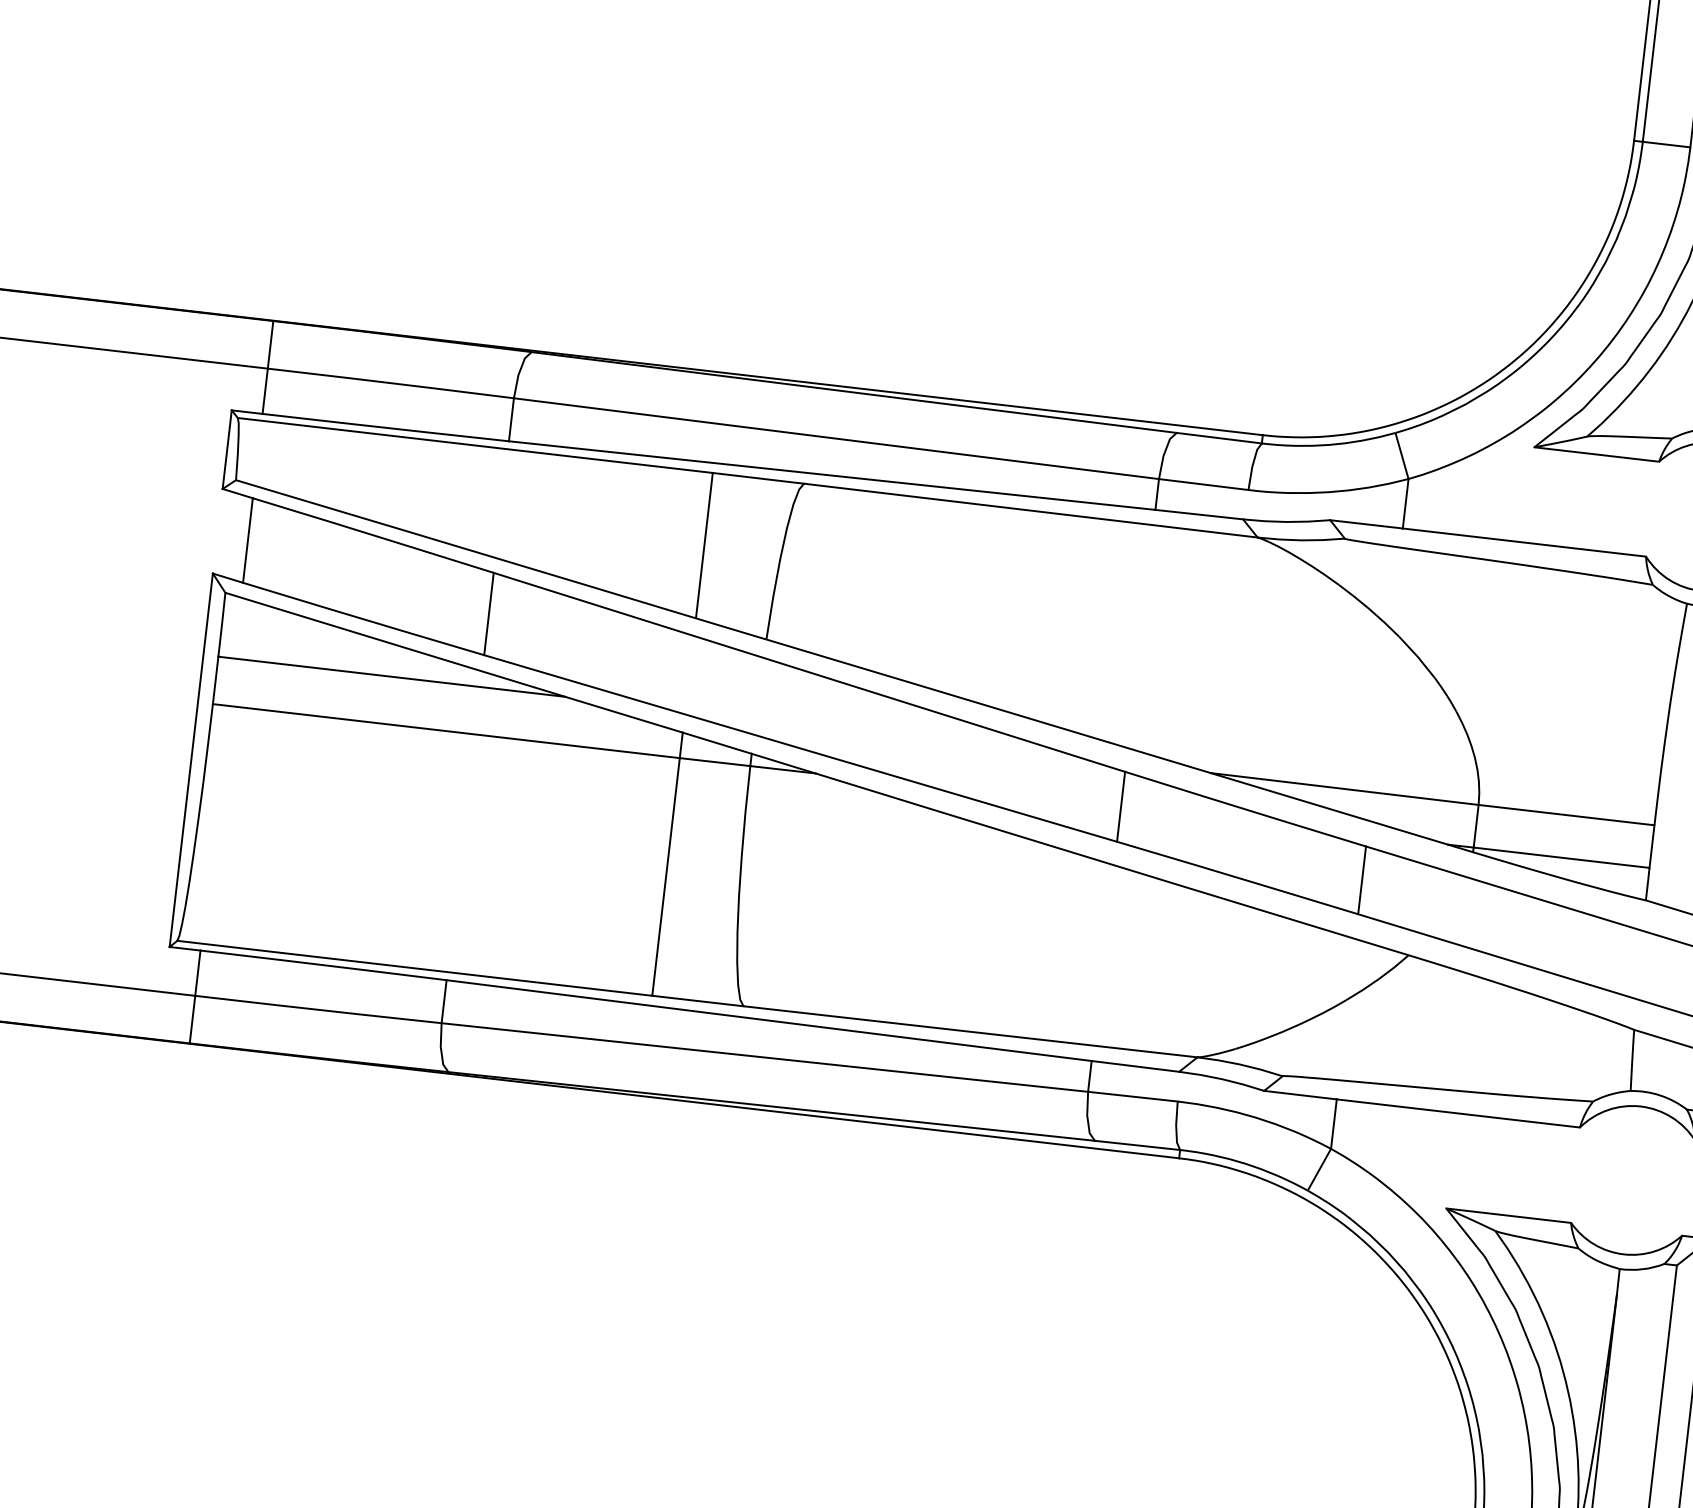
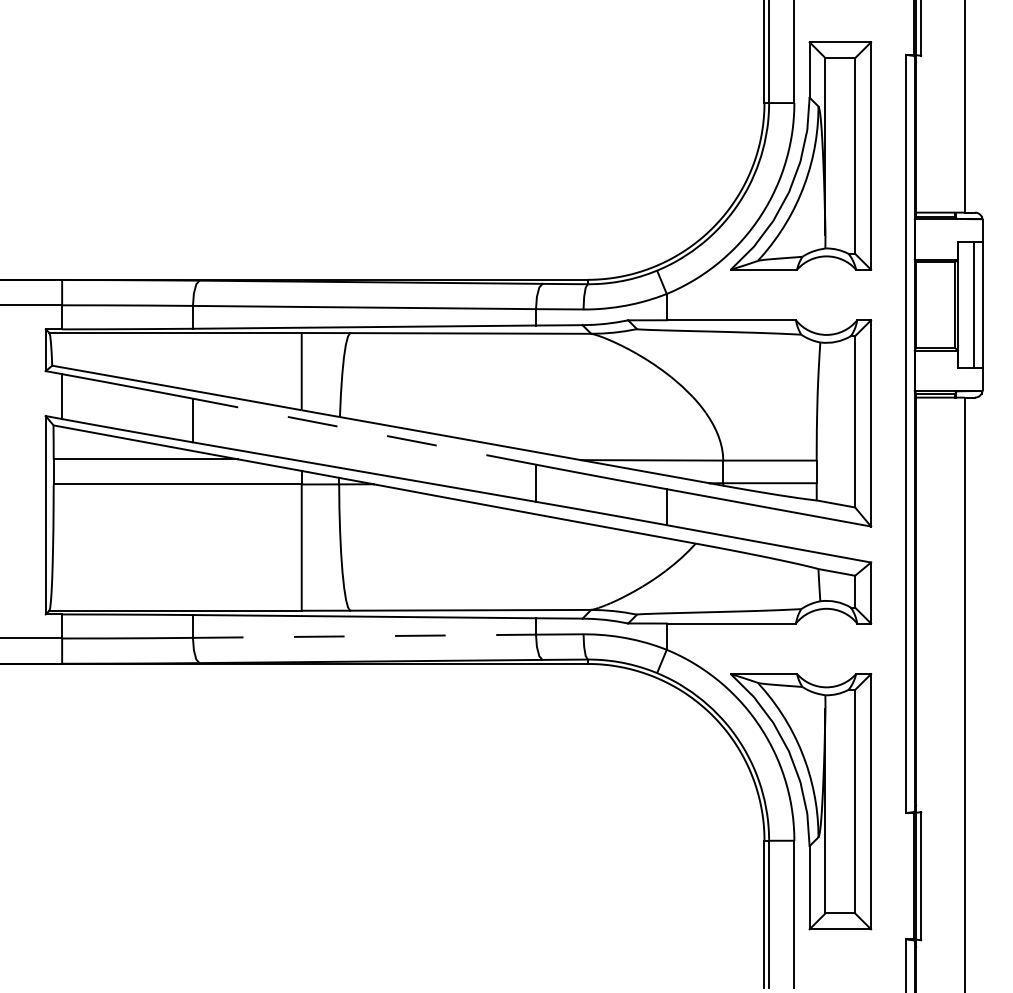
line: (809, 672) -> (364, 431), solid -> dashed
line: (764, 1057) -> (364, 636), solid -> dashed

